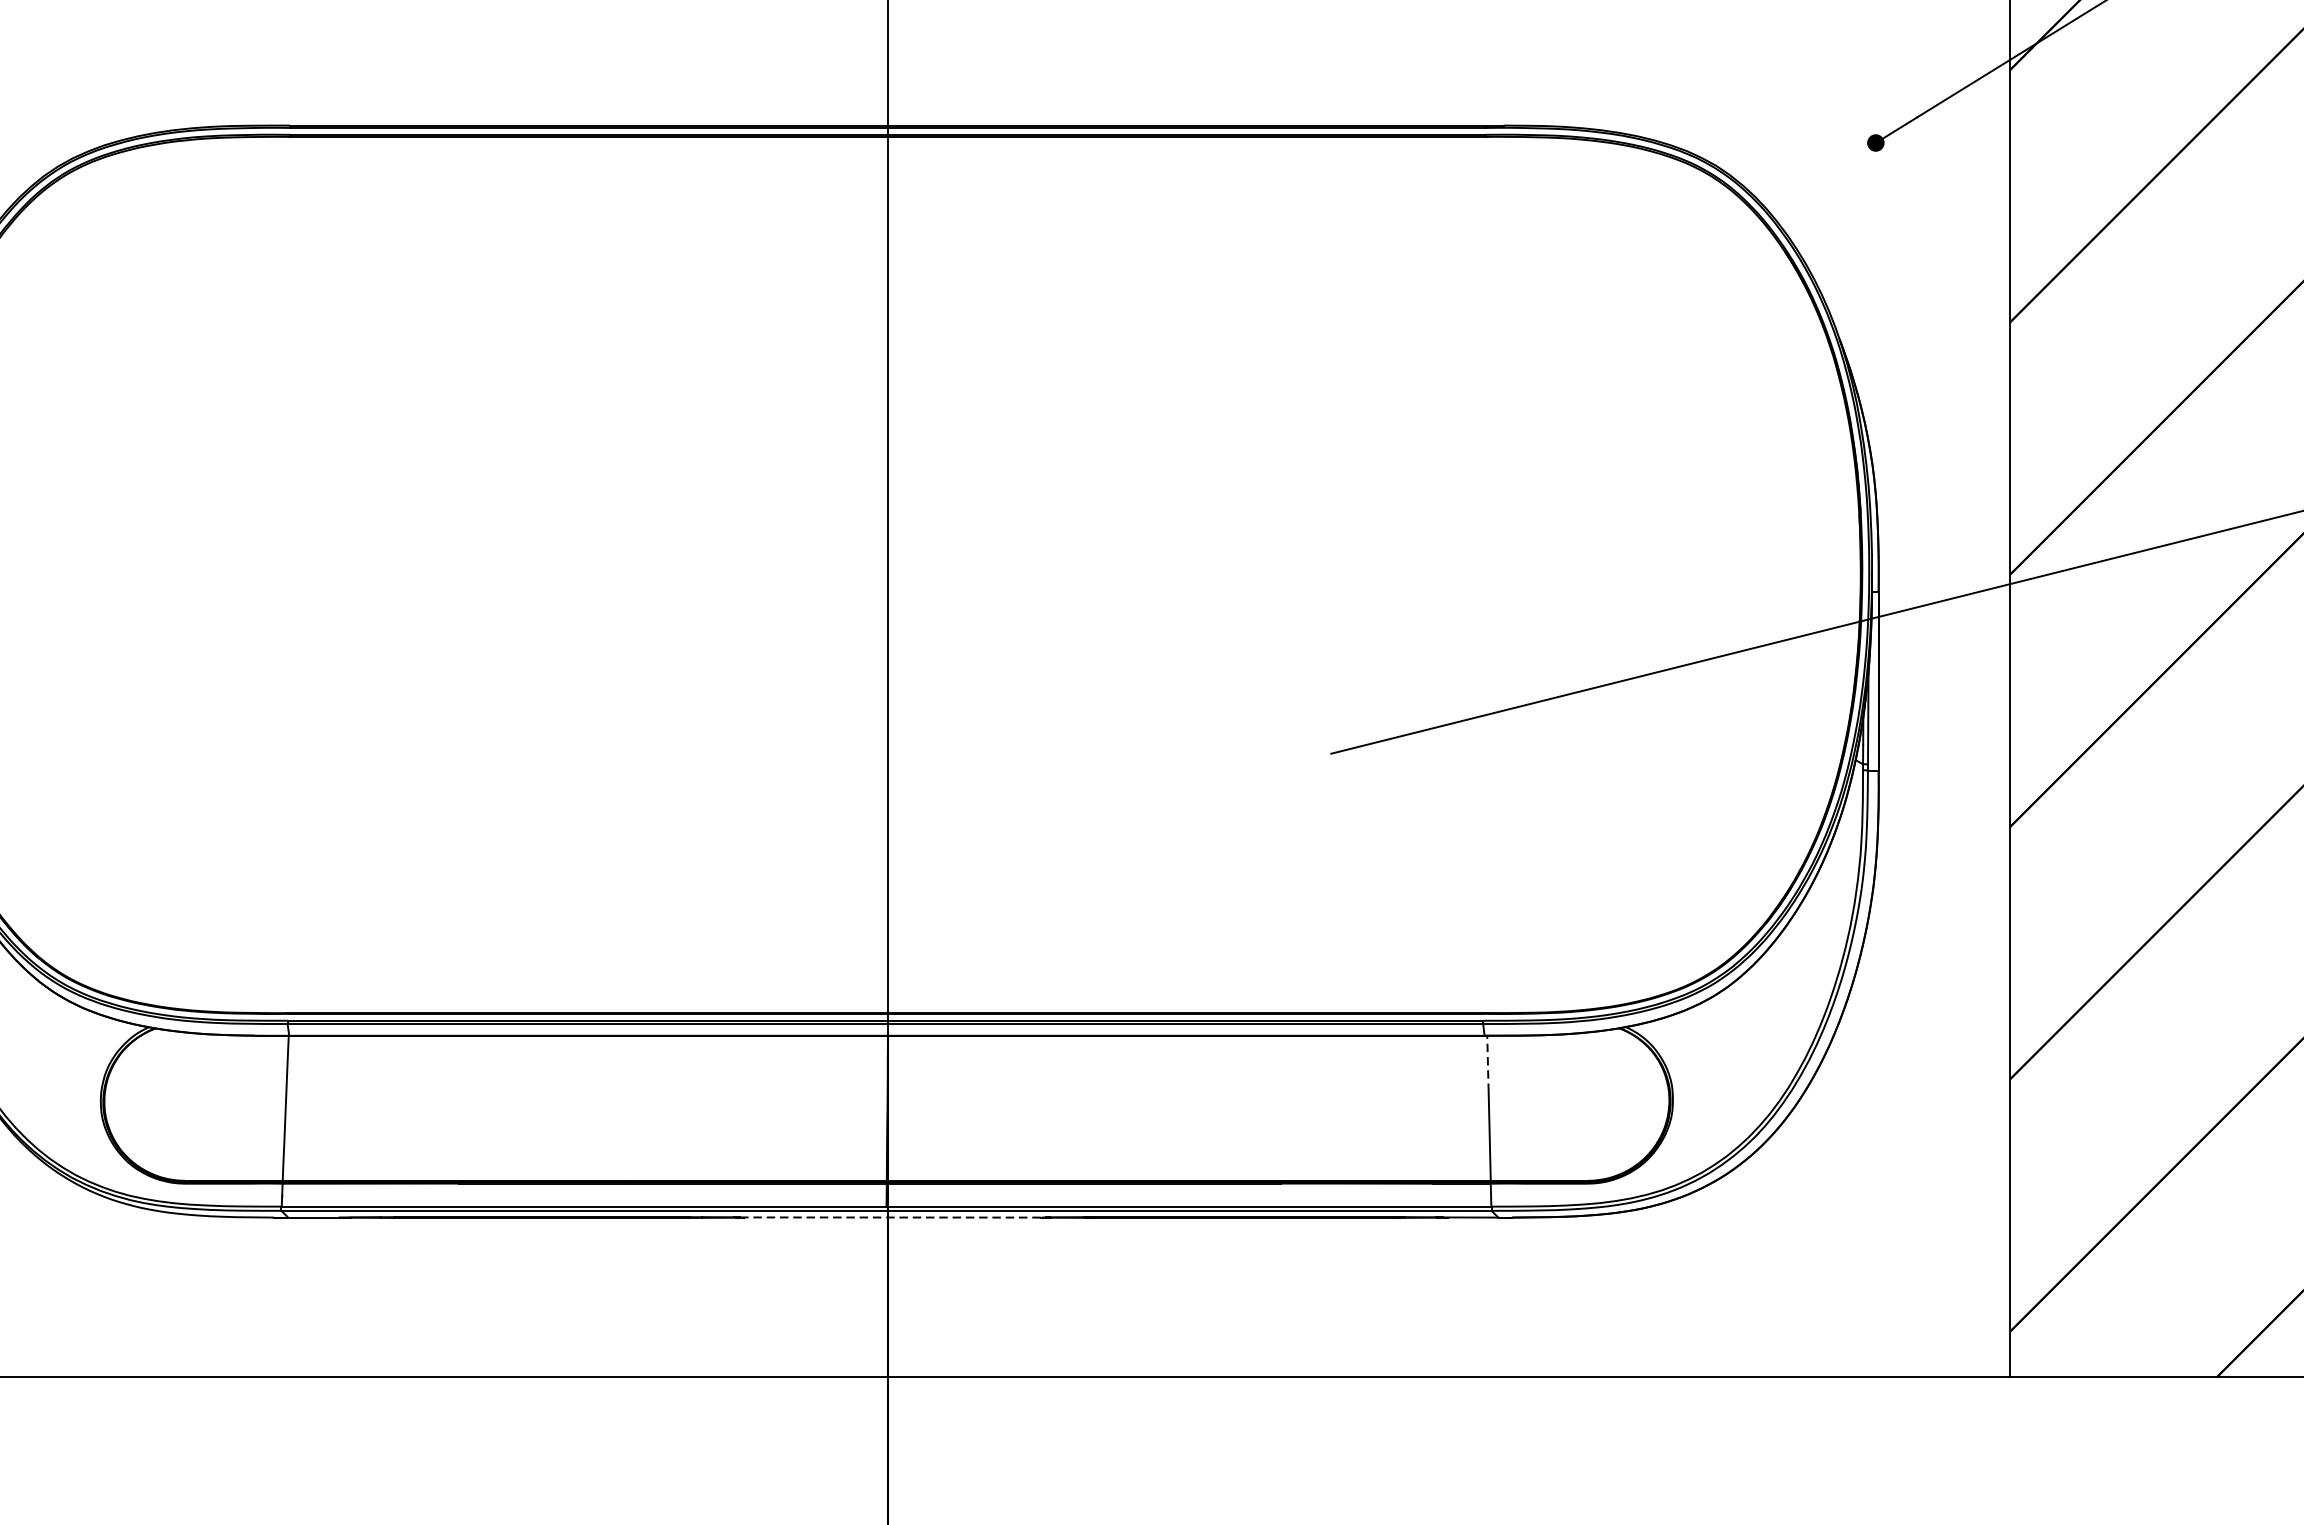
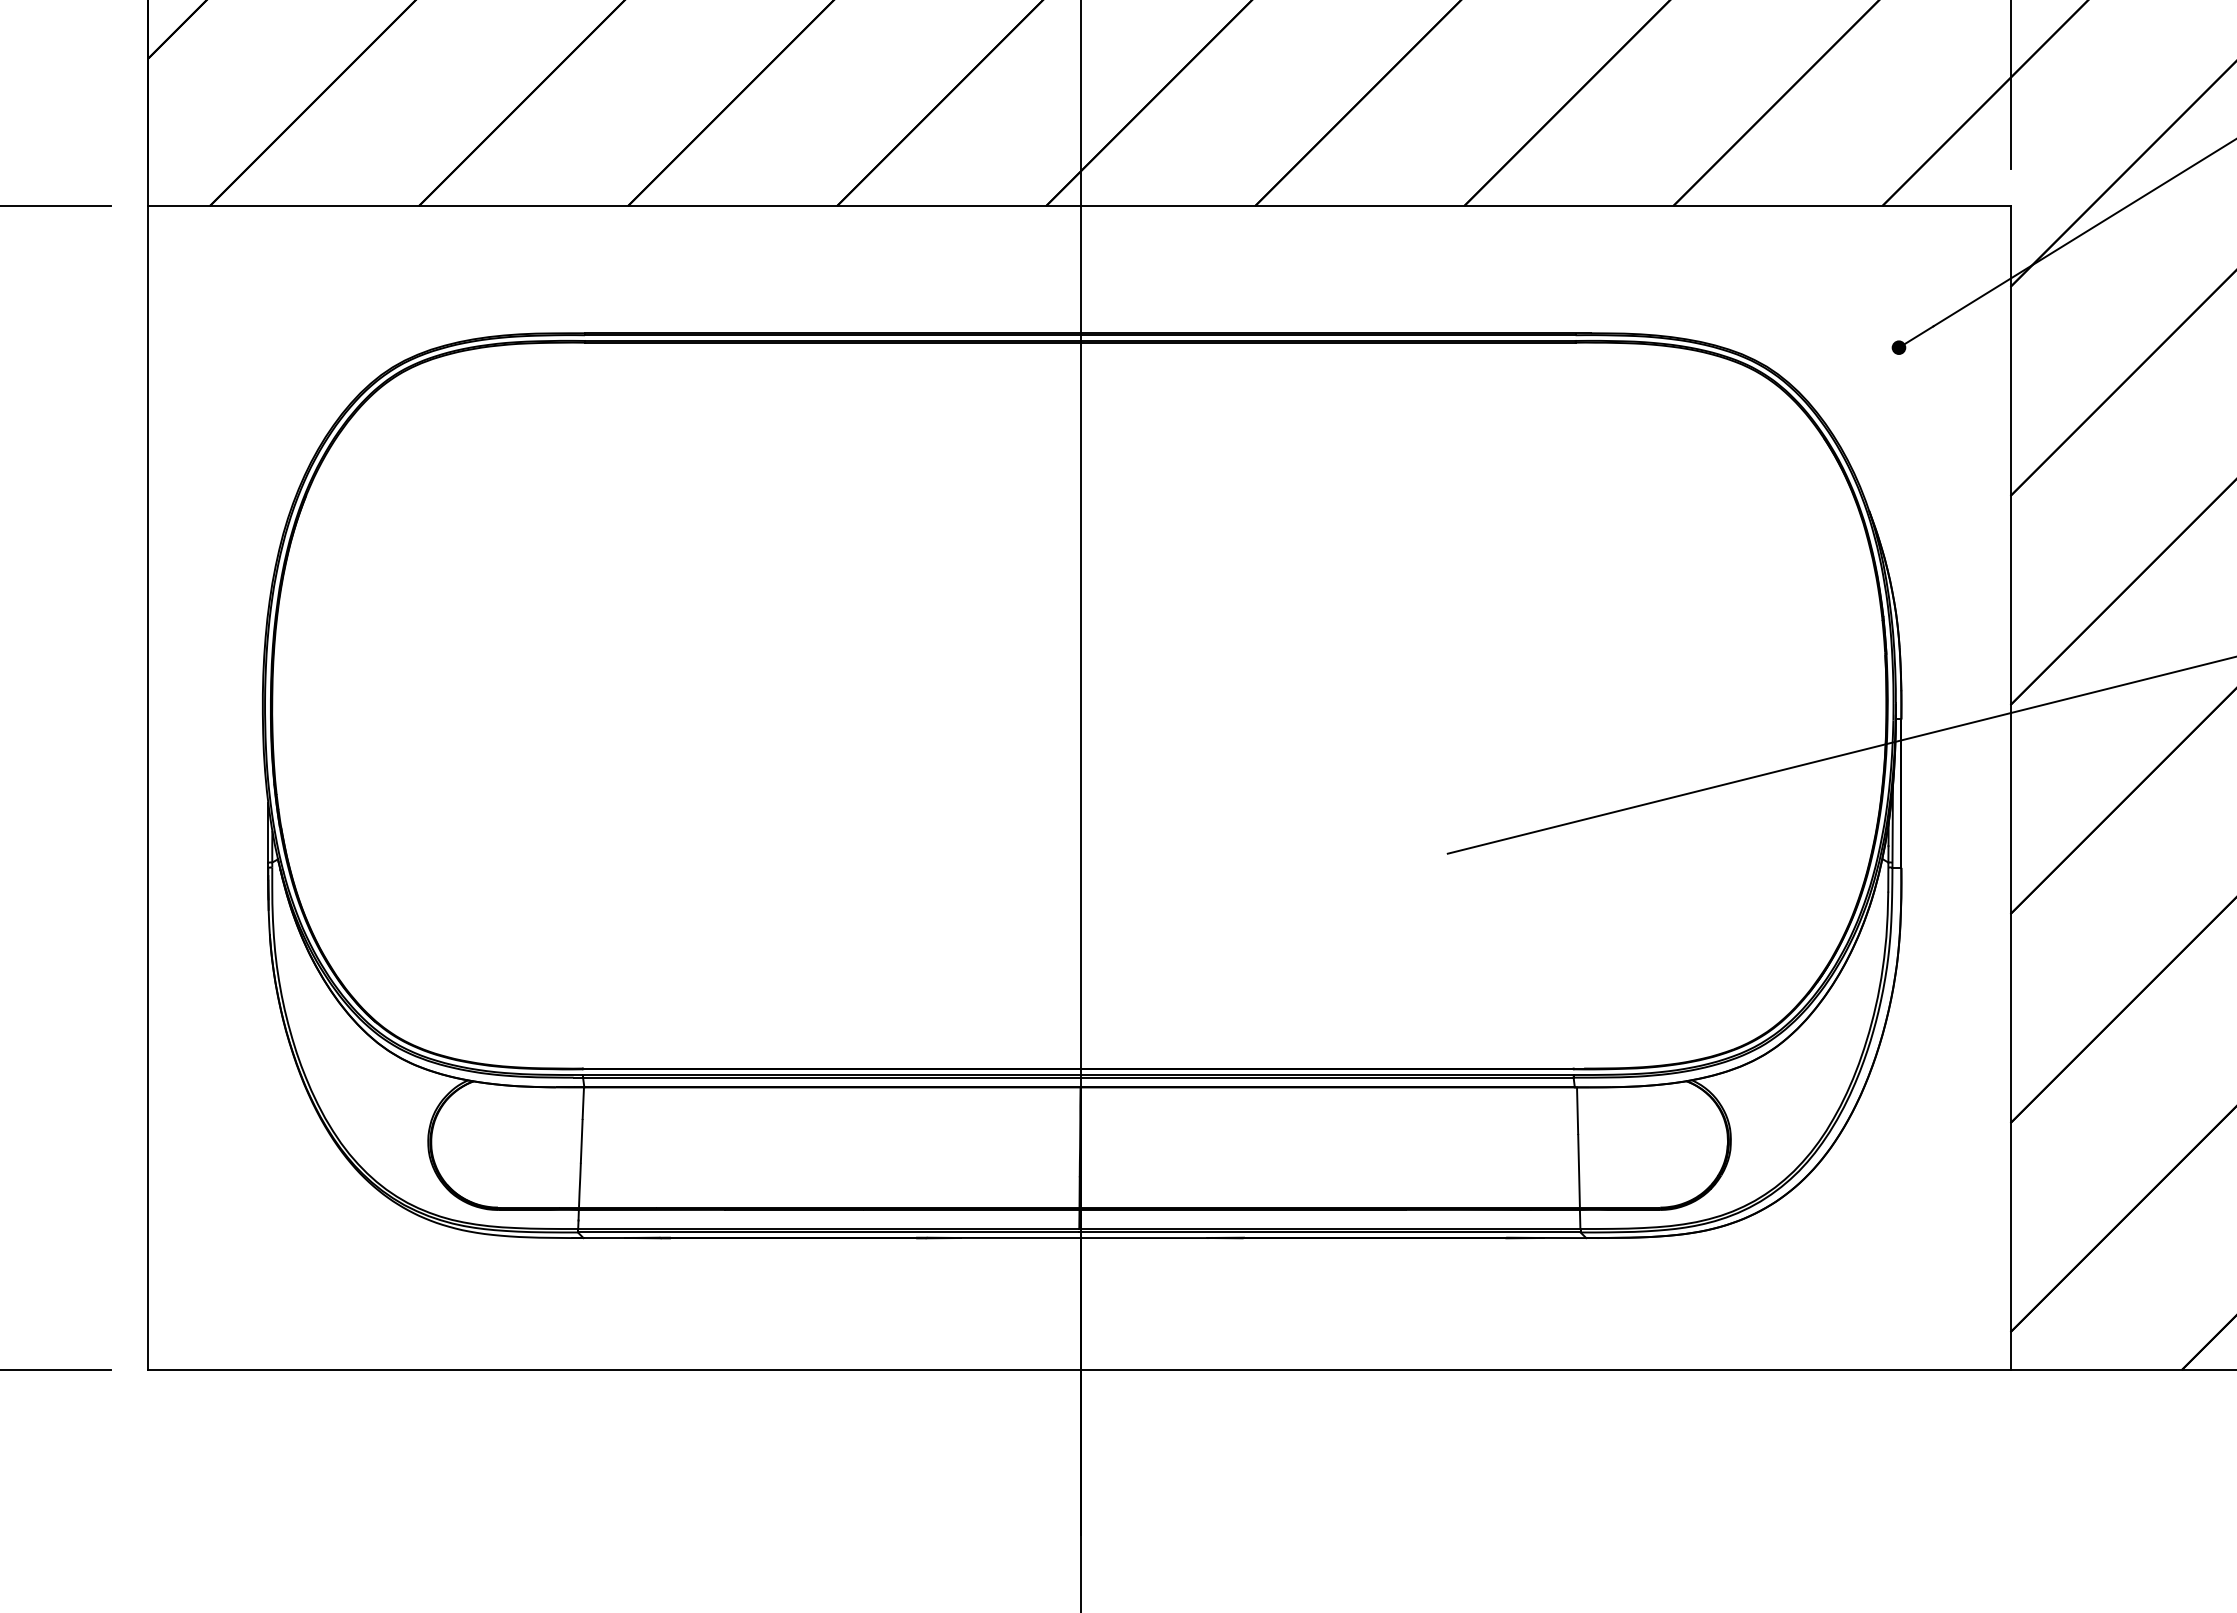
line: (1487, 1063) -> (1577, 1110), dashed -> solid
line: (891, 1218) -> (1083, 1238), dashed -> solid

